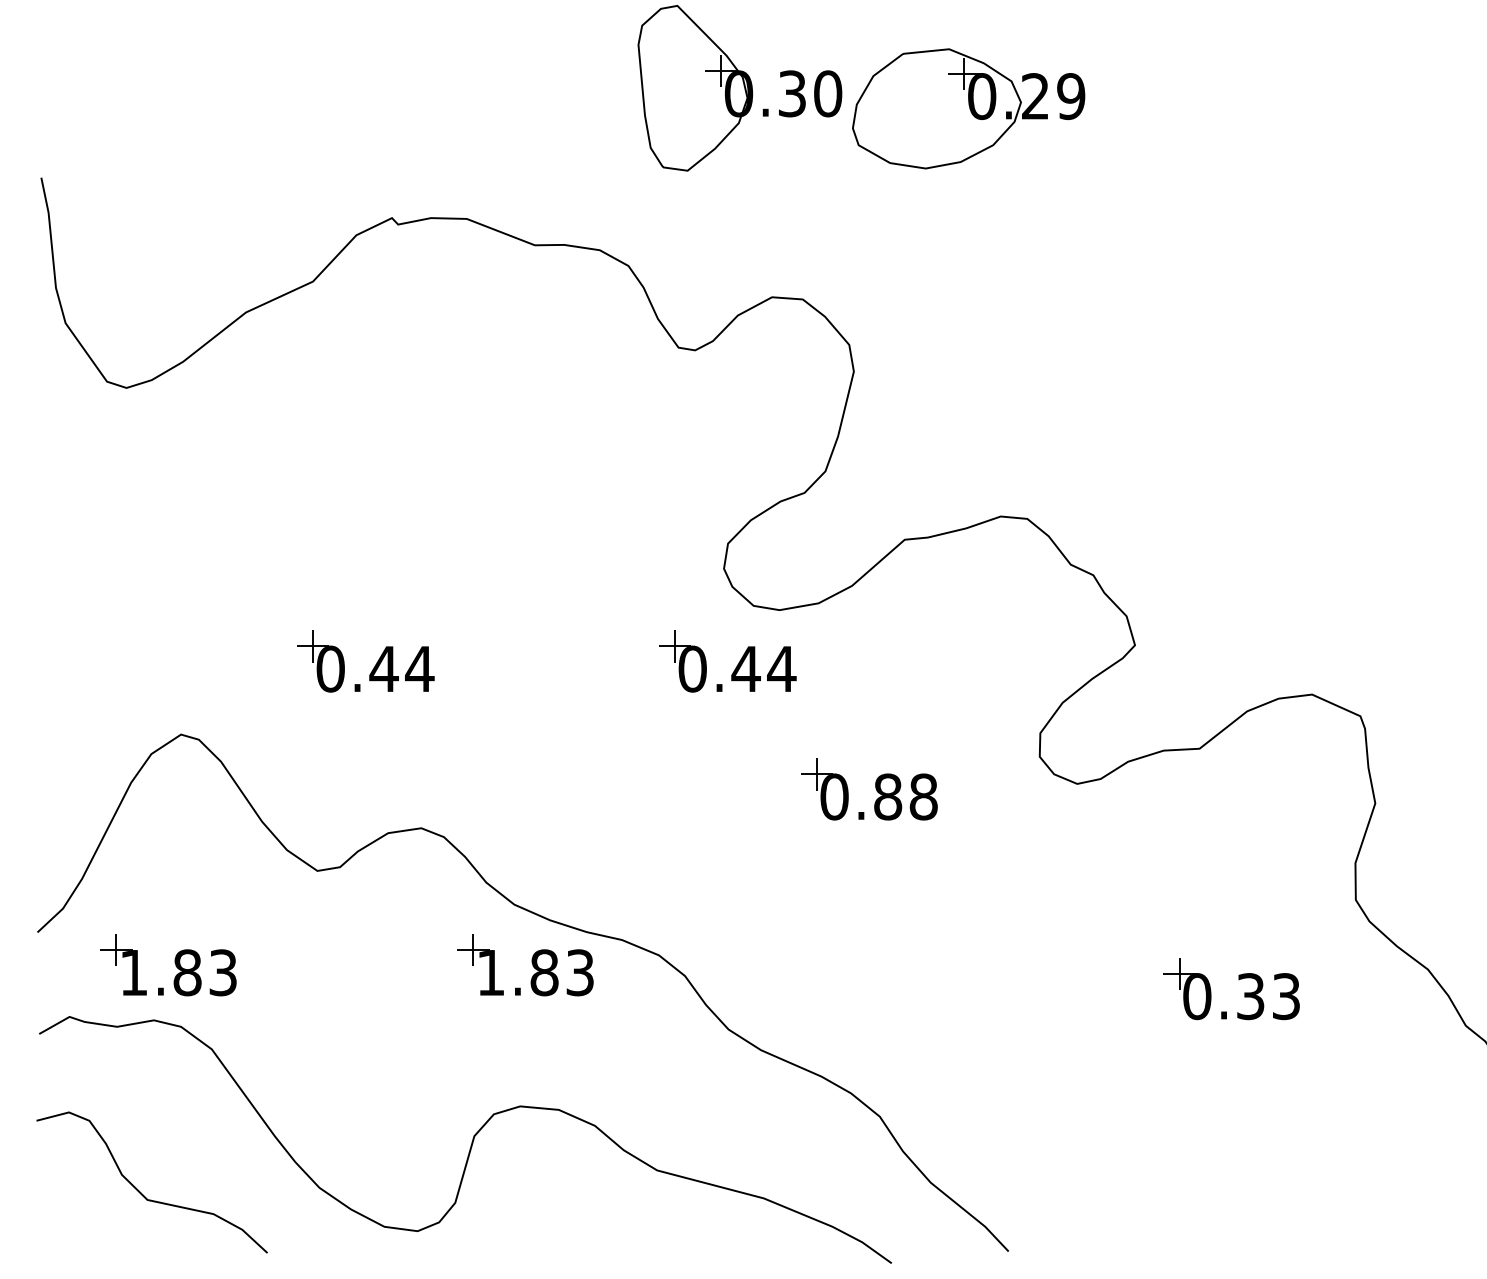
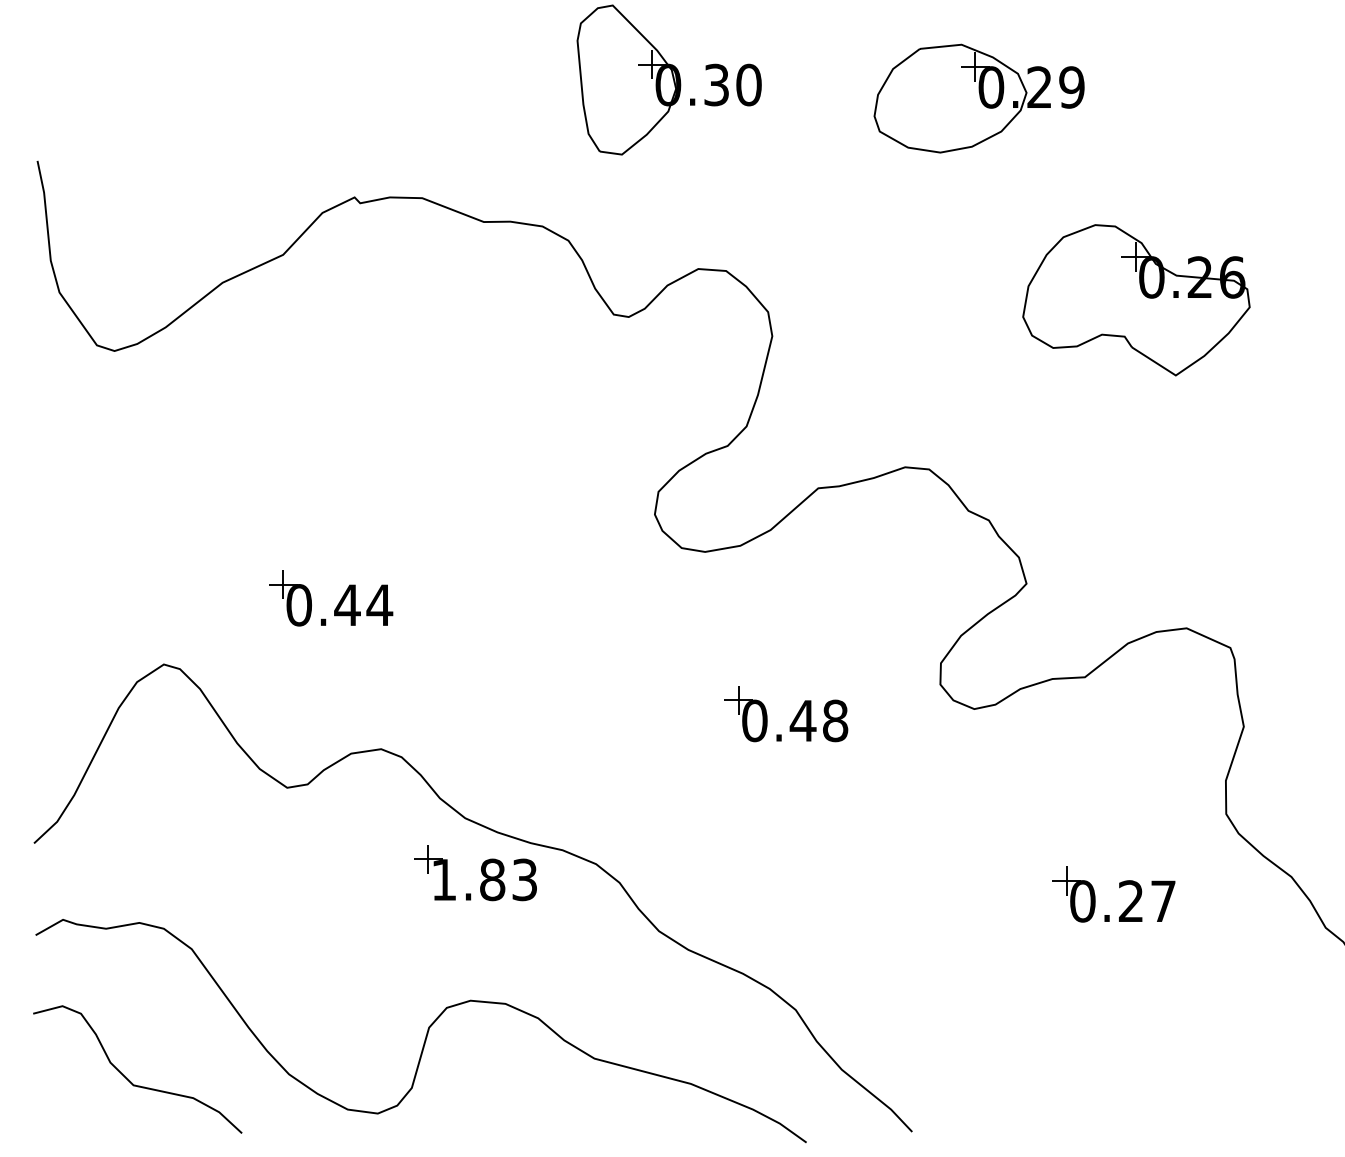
part: (968, 108) -> (979, 98), moved
part: (1256, 331) -> (1136, 299), added
part: (735, 667) -> (665, 603), removed
text: (887, 796) -> (802, 720), 0.88 -> 0.48
part: (174, 962) -> (157, 870), removed
text: (1268, 996) -> (1147, 901), 0.33 -> 0.27

